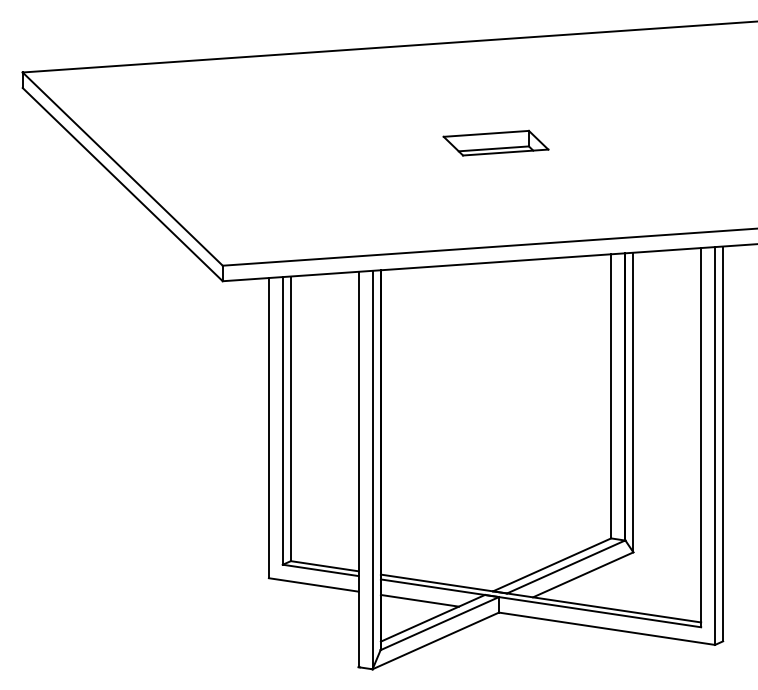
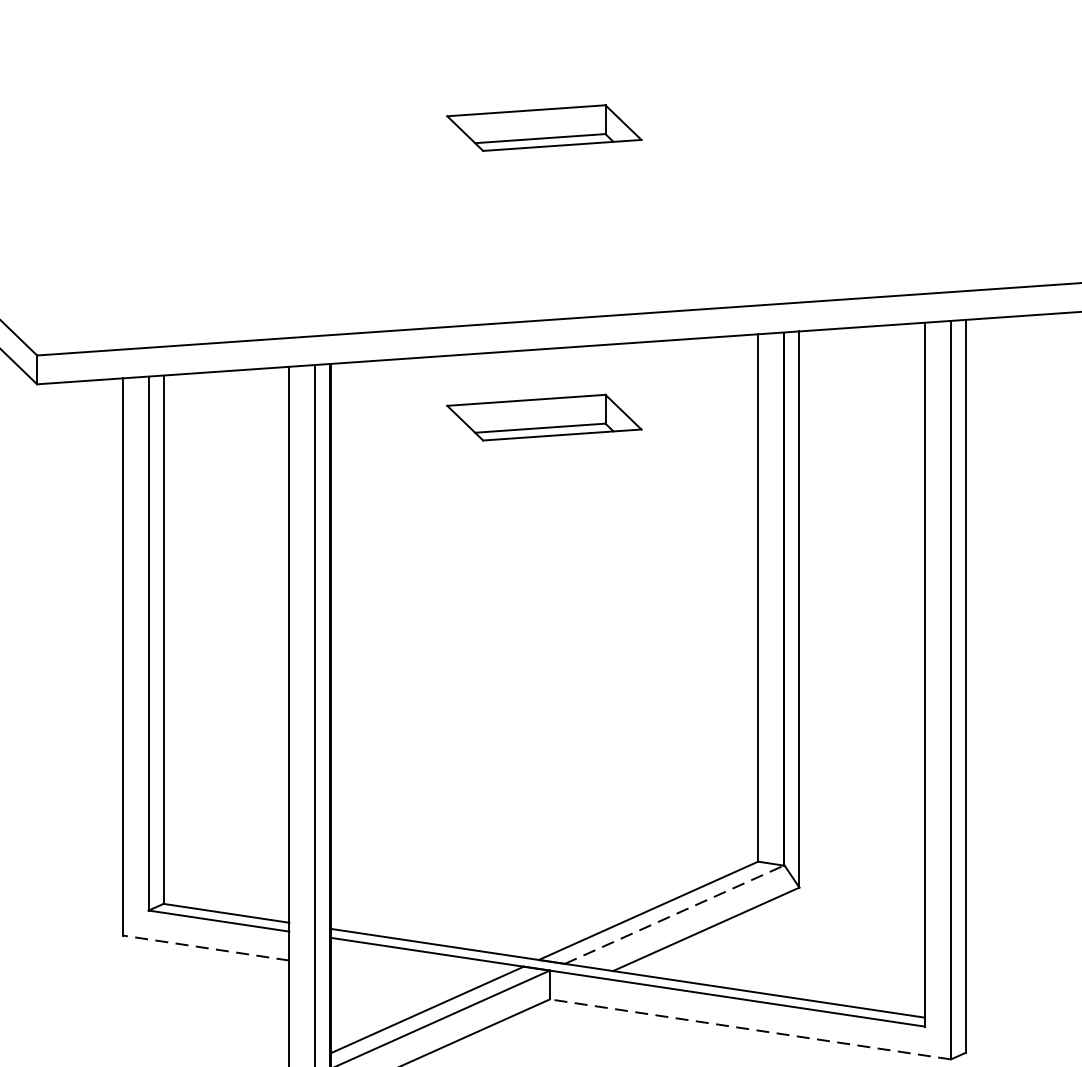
part: (495, 298) -> (543, 416), added
line: (566, 566) -> (675, 913), solid -> dashed
line: (313, 584) -> (205, 947), solid -> dashed
line: (419, 600) -> (402, 976), removed
line: (606, 628) -> (749, 1028), solid -> dashed

